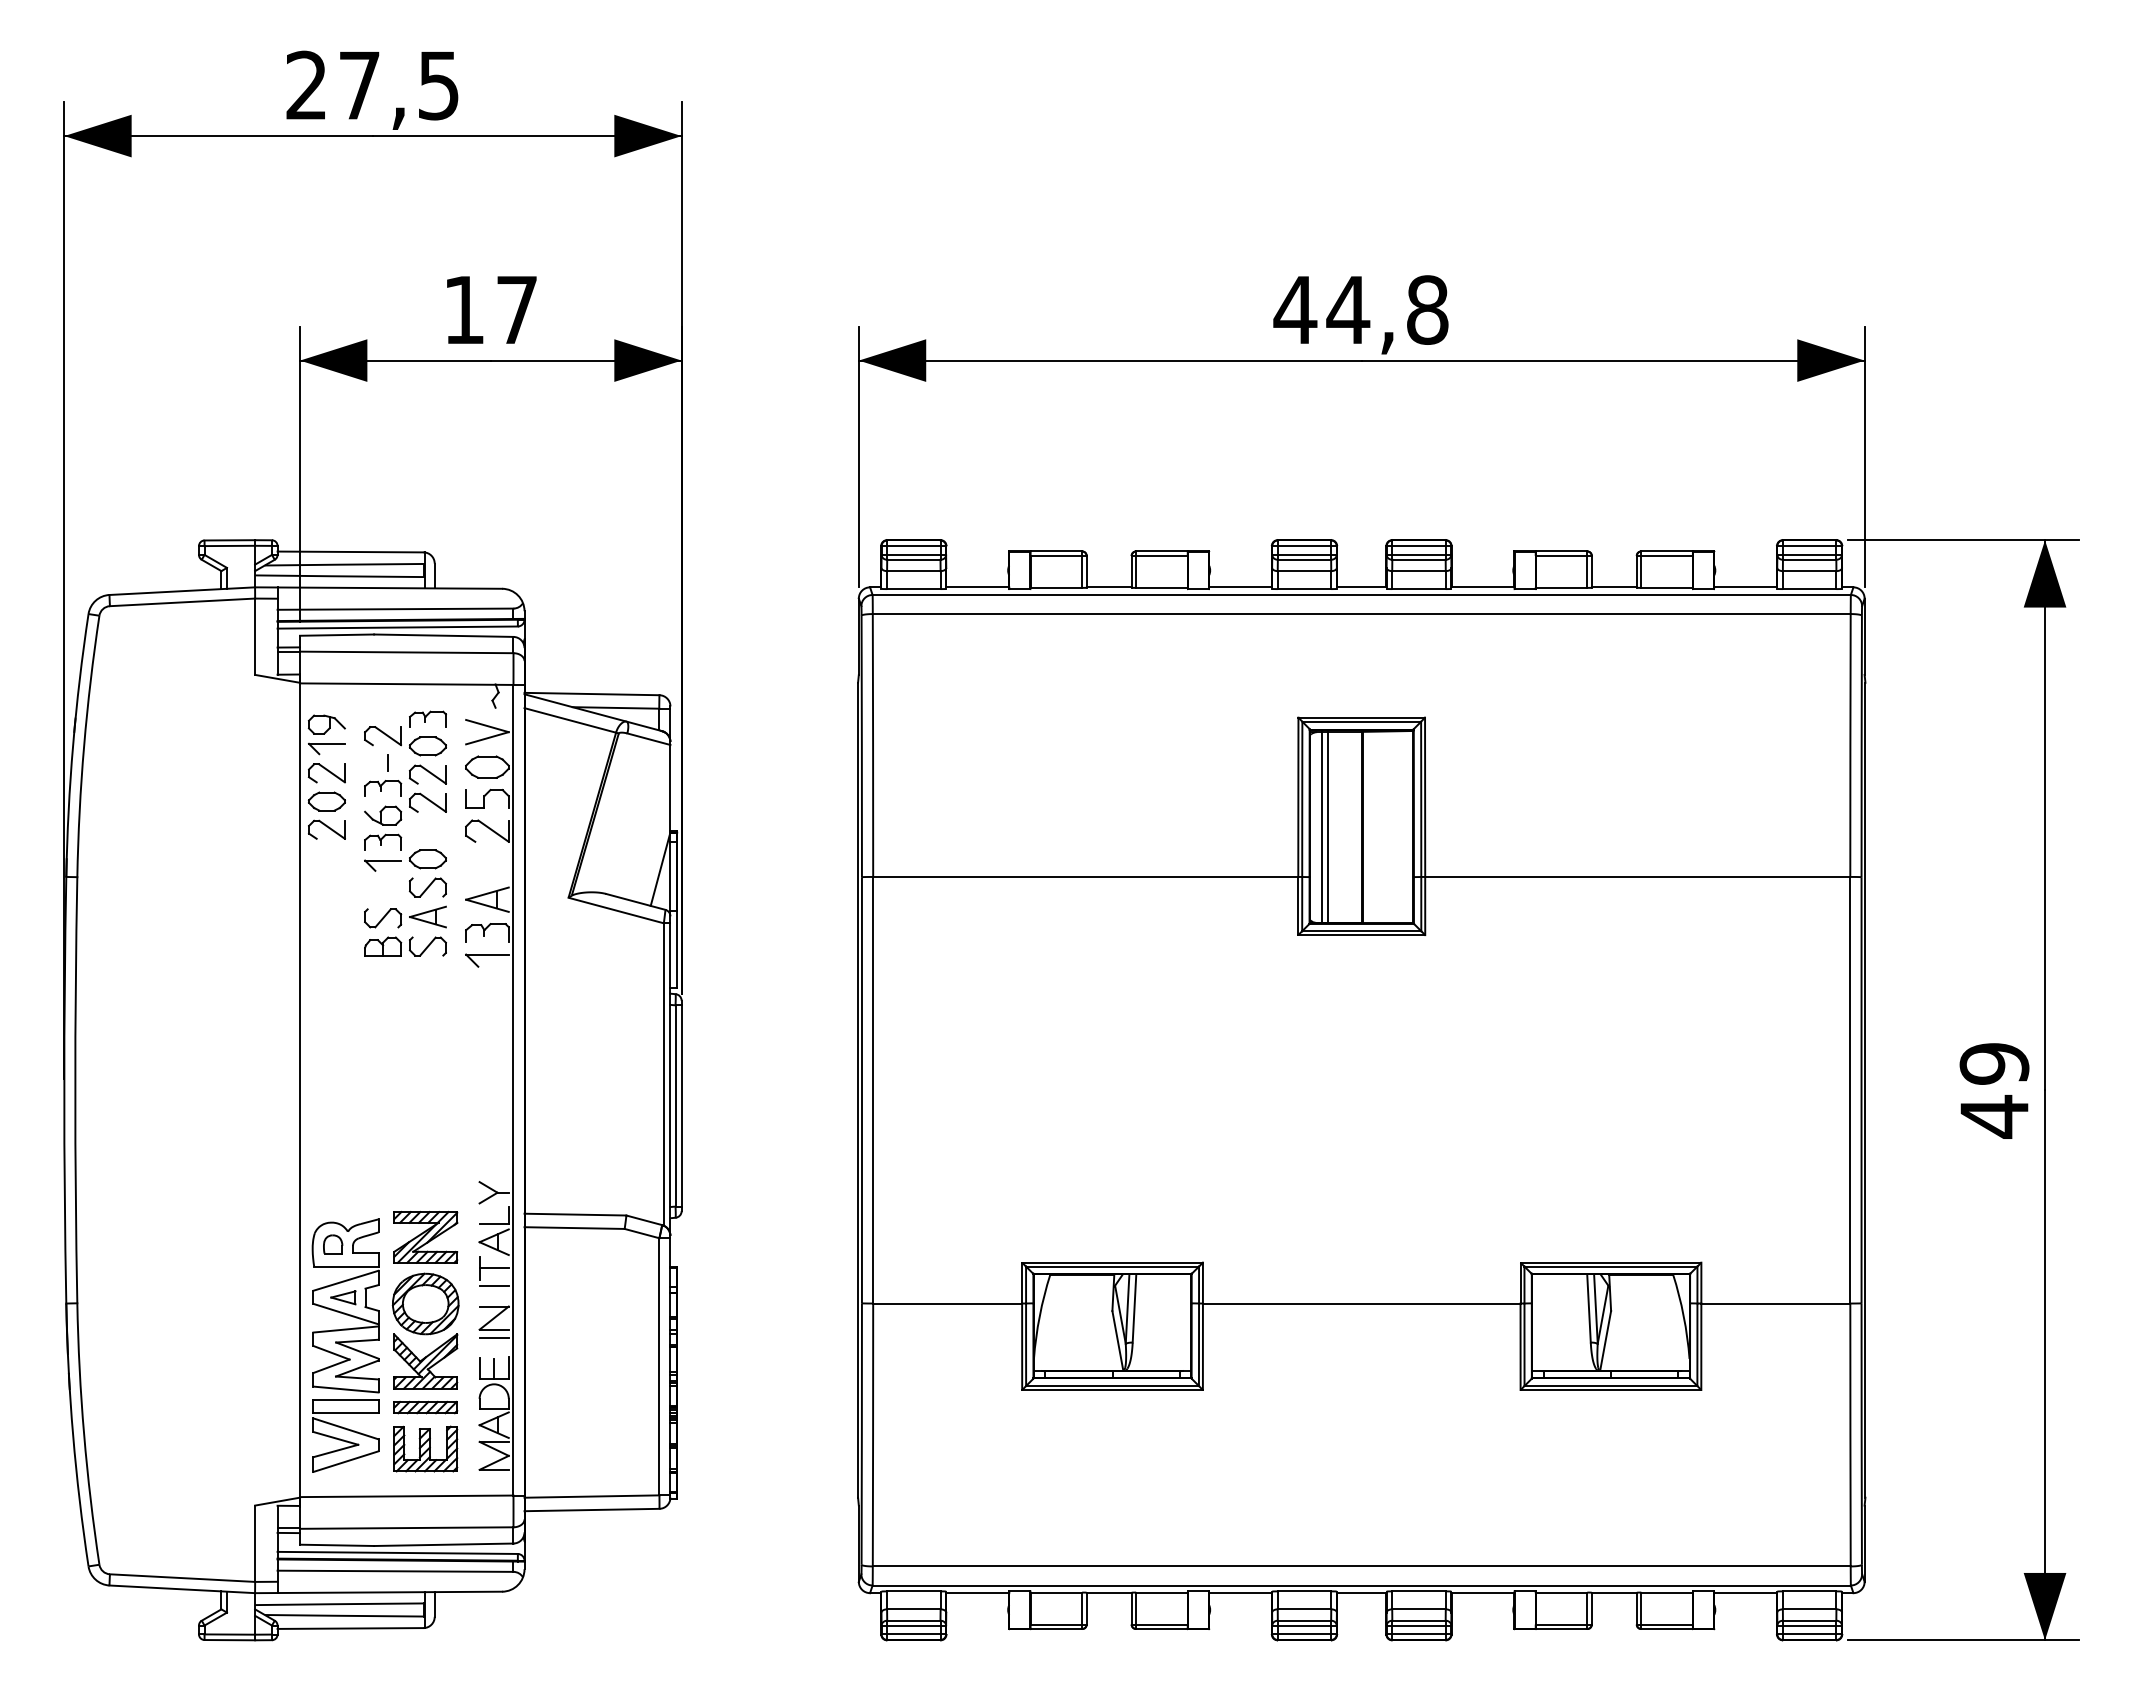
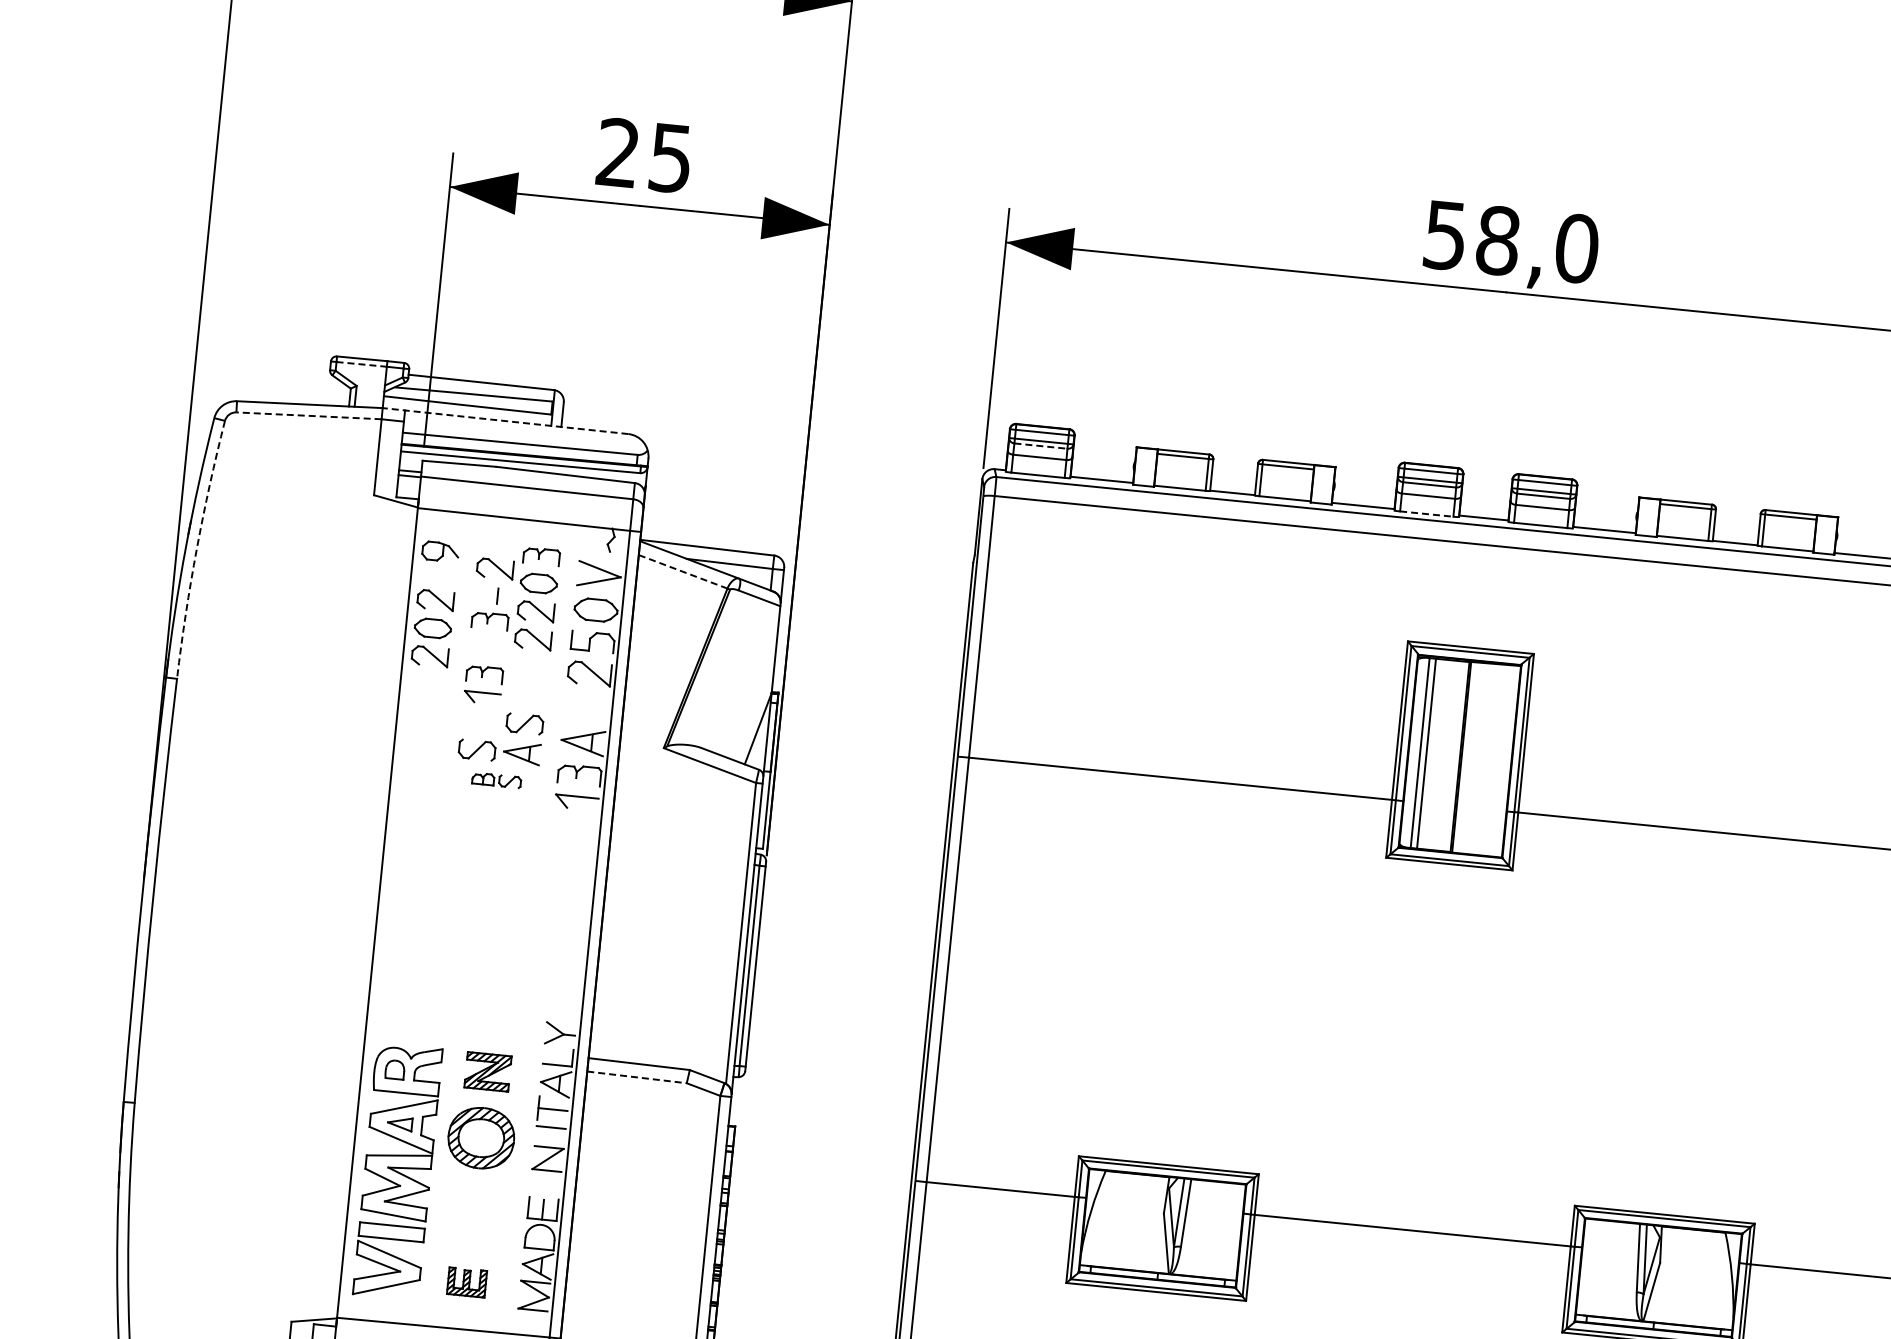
text: (490, 309) -> (644, 155), 17 -> 25
text: (1360, 309) -> (1510, 241), 44,8 -> 58,0
line: (230, 545) -> (362, 364), solid -> dashed
line: (913, 559) -> (1040, 445), solid -> dashed
line: (378, 588) -> (505, 421), solid -> dashed
line: (1304, 589) -> (1426, 514), solid -> dashed
line: (182, 602) -> (308, 415), solid -> dashed
line: (570, 720) -> (683, 571), solid -> dashed
arc: (84, 746) -> (197, 549), solid -> dashed
part: (326, 748) -> (437, 575), removed
part: (383, 815) -> (487, 647), removed
part: (427, 859) -> (527, 696), removed
part: (405, 946) -> (496, 780), size x0.6
line: (575, 1228) -> (637, 1077), solid -> dashed
part: (425, 1237) -> (487, 1071), size x0.7
line: (493, 1338) -> (545, 1179), removed
part: (425, 1361) -> (475, 1195), removed
part: (425, 1407) -> (470, 1241), removed
part: (425, 1448) -> (466, 1281), size x0.6

